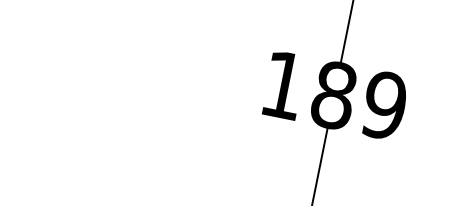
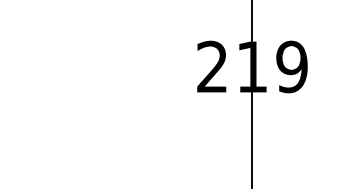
text: (309, 89) -> (232, 66), 189 -> 219

